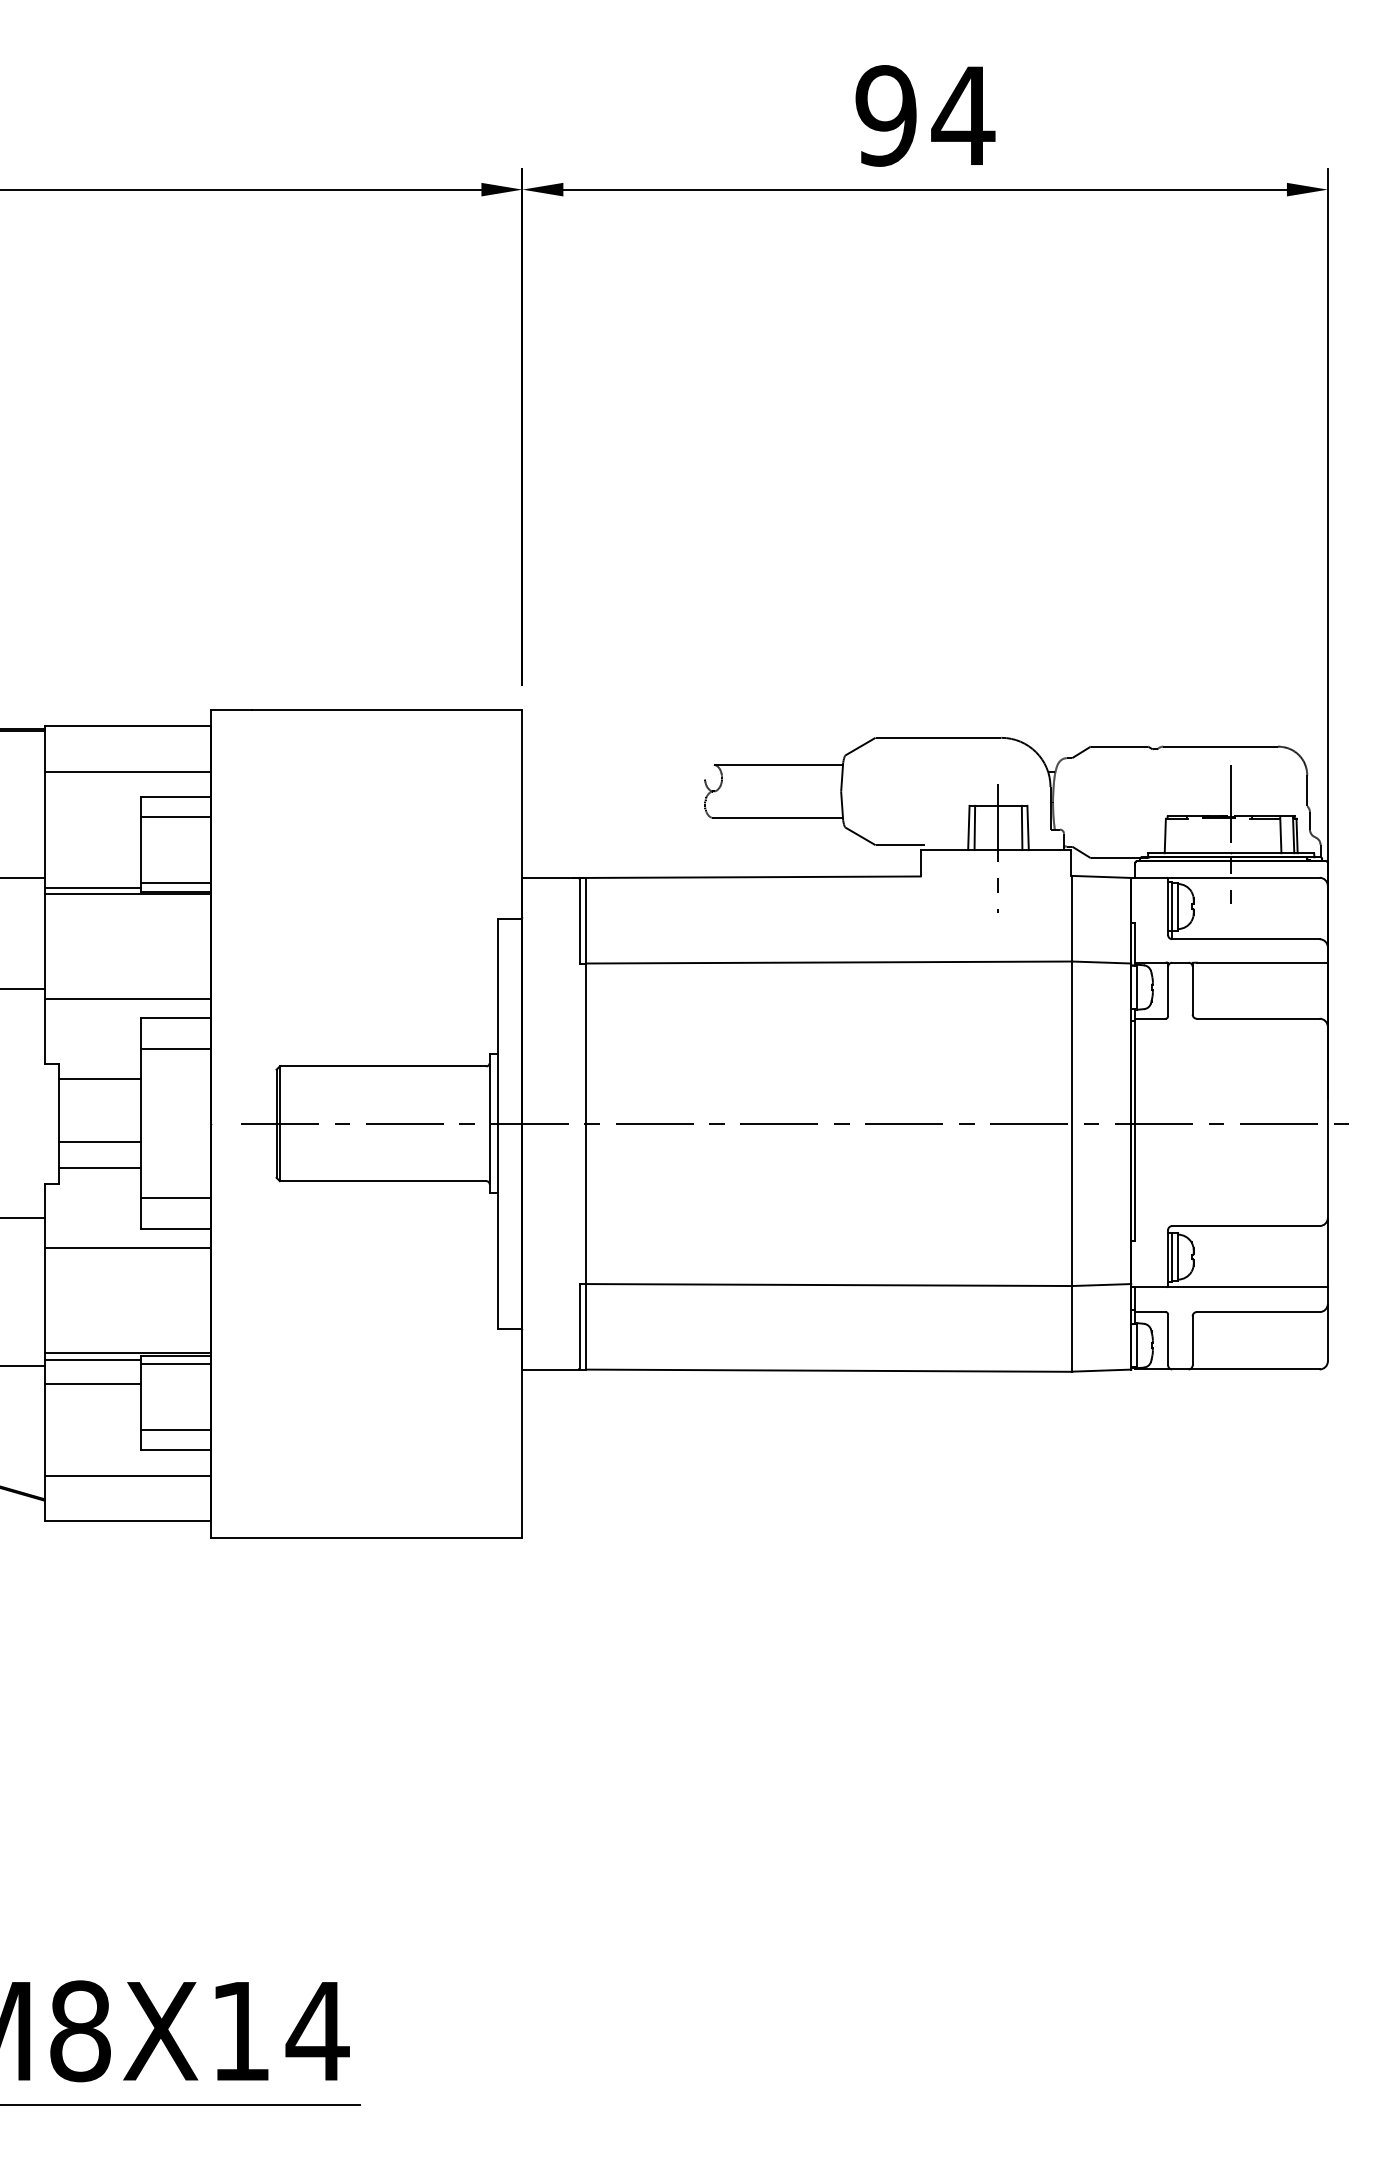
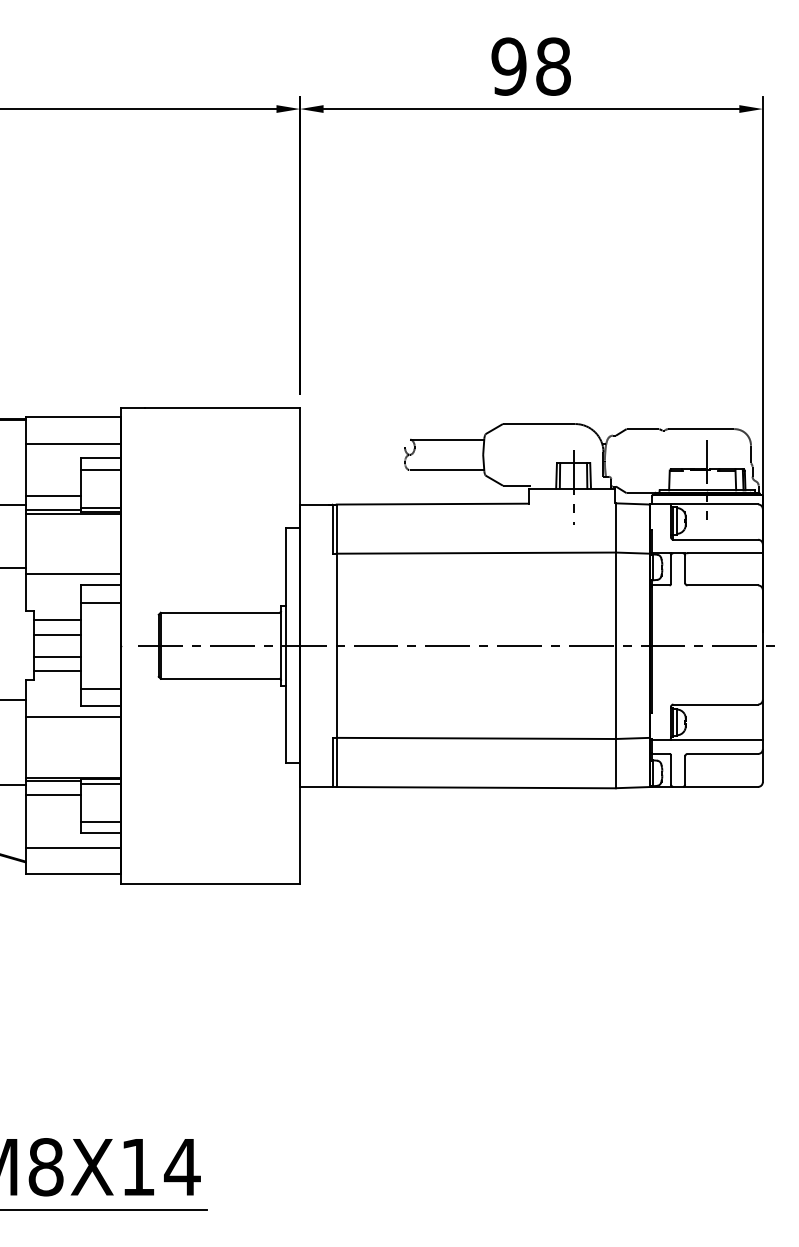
text: (961, 115) -> (552, 66), 94 -> 98
line: (91, 863) -> (52, 496), added
line: (98, 1105) -> (56, 635), added

